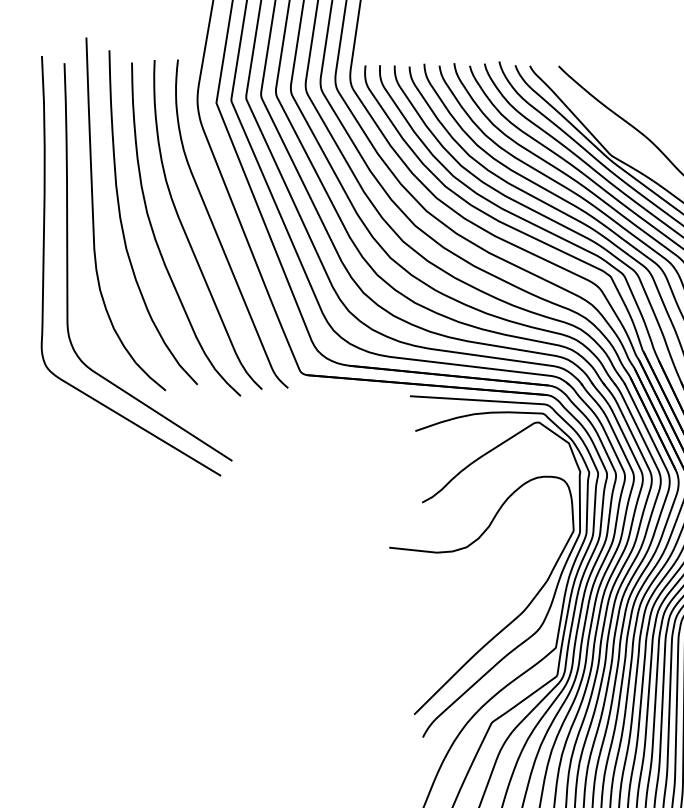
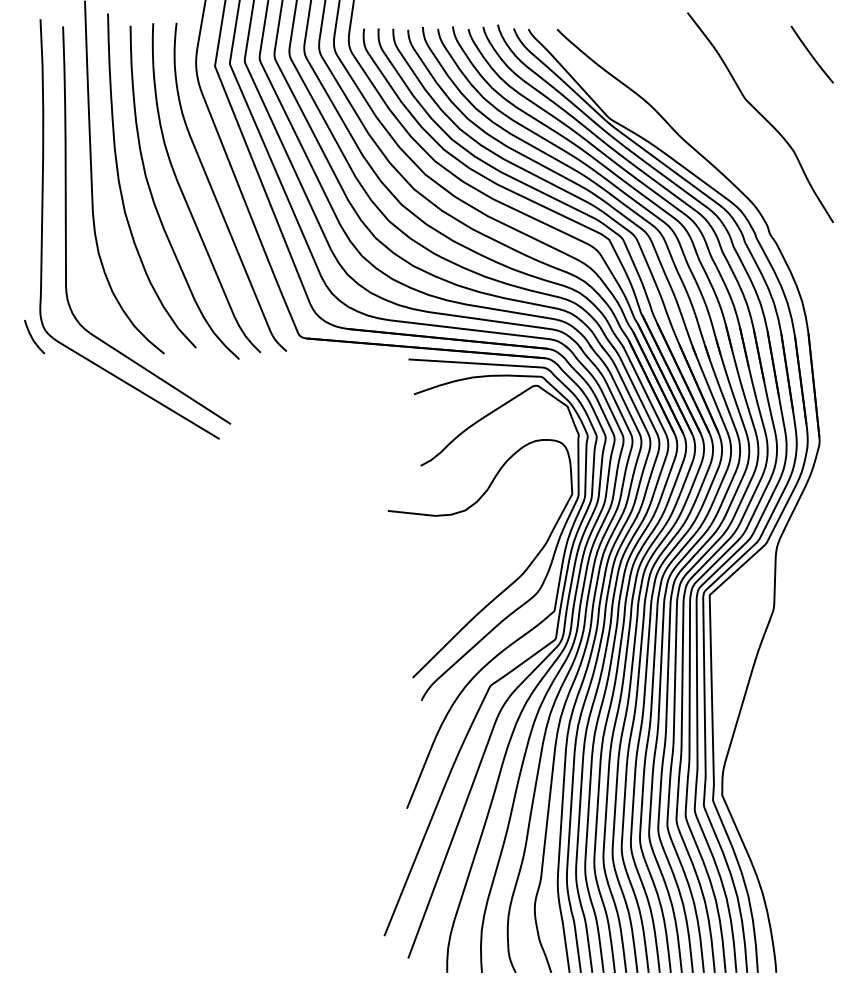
curve: (33, 373) -> (32, 336), added

